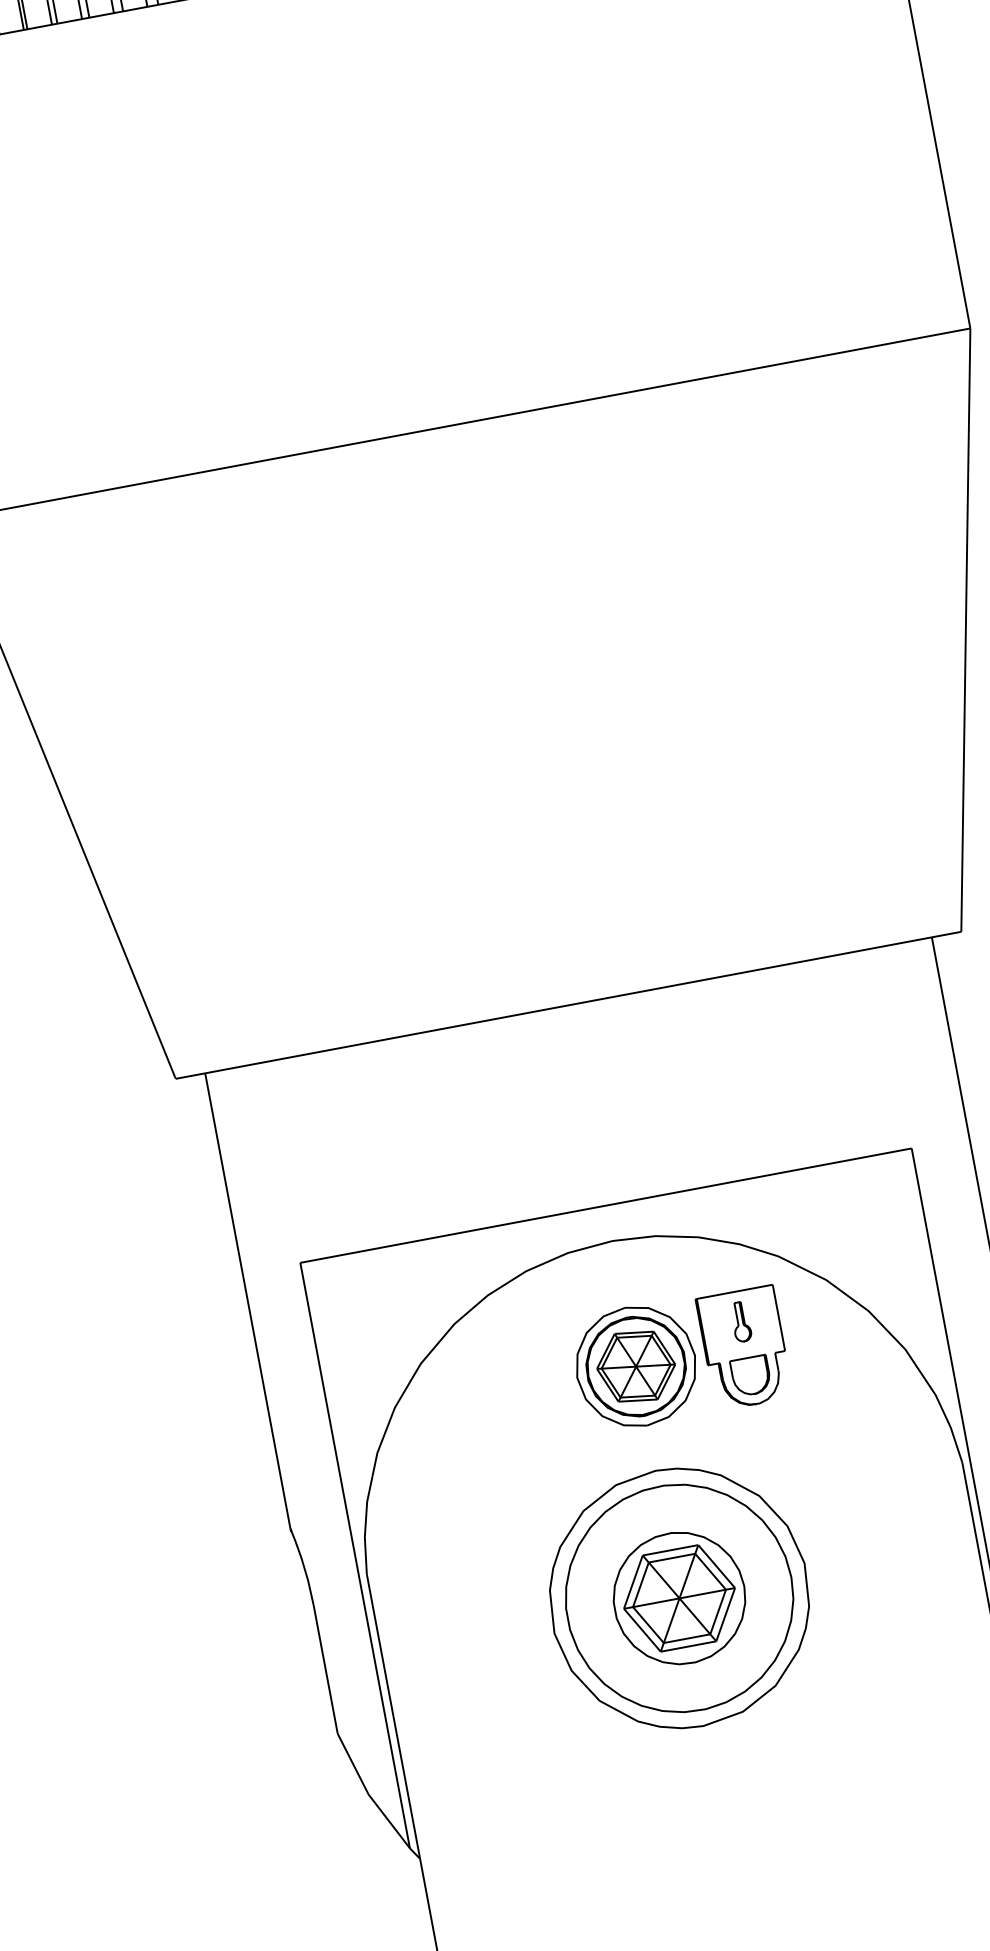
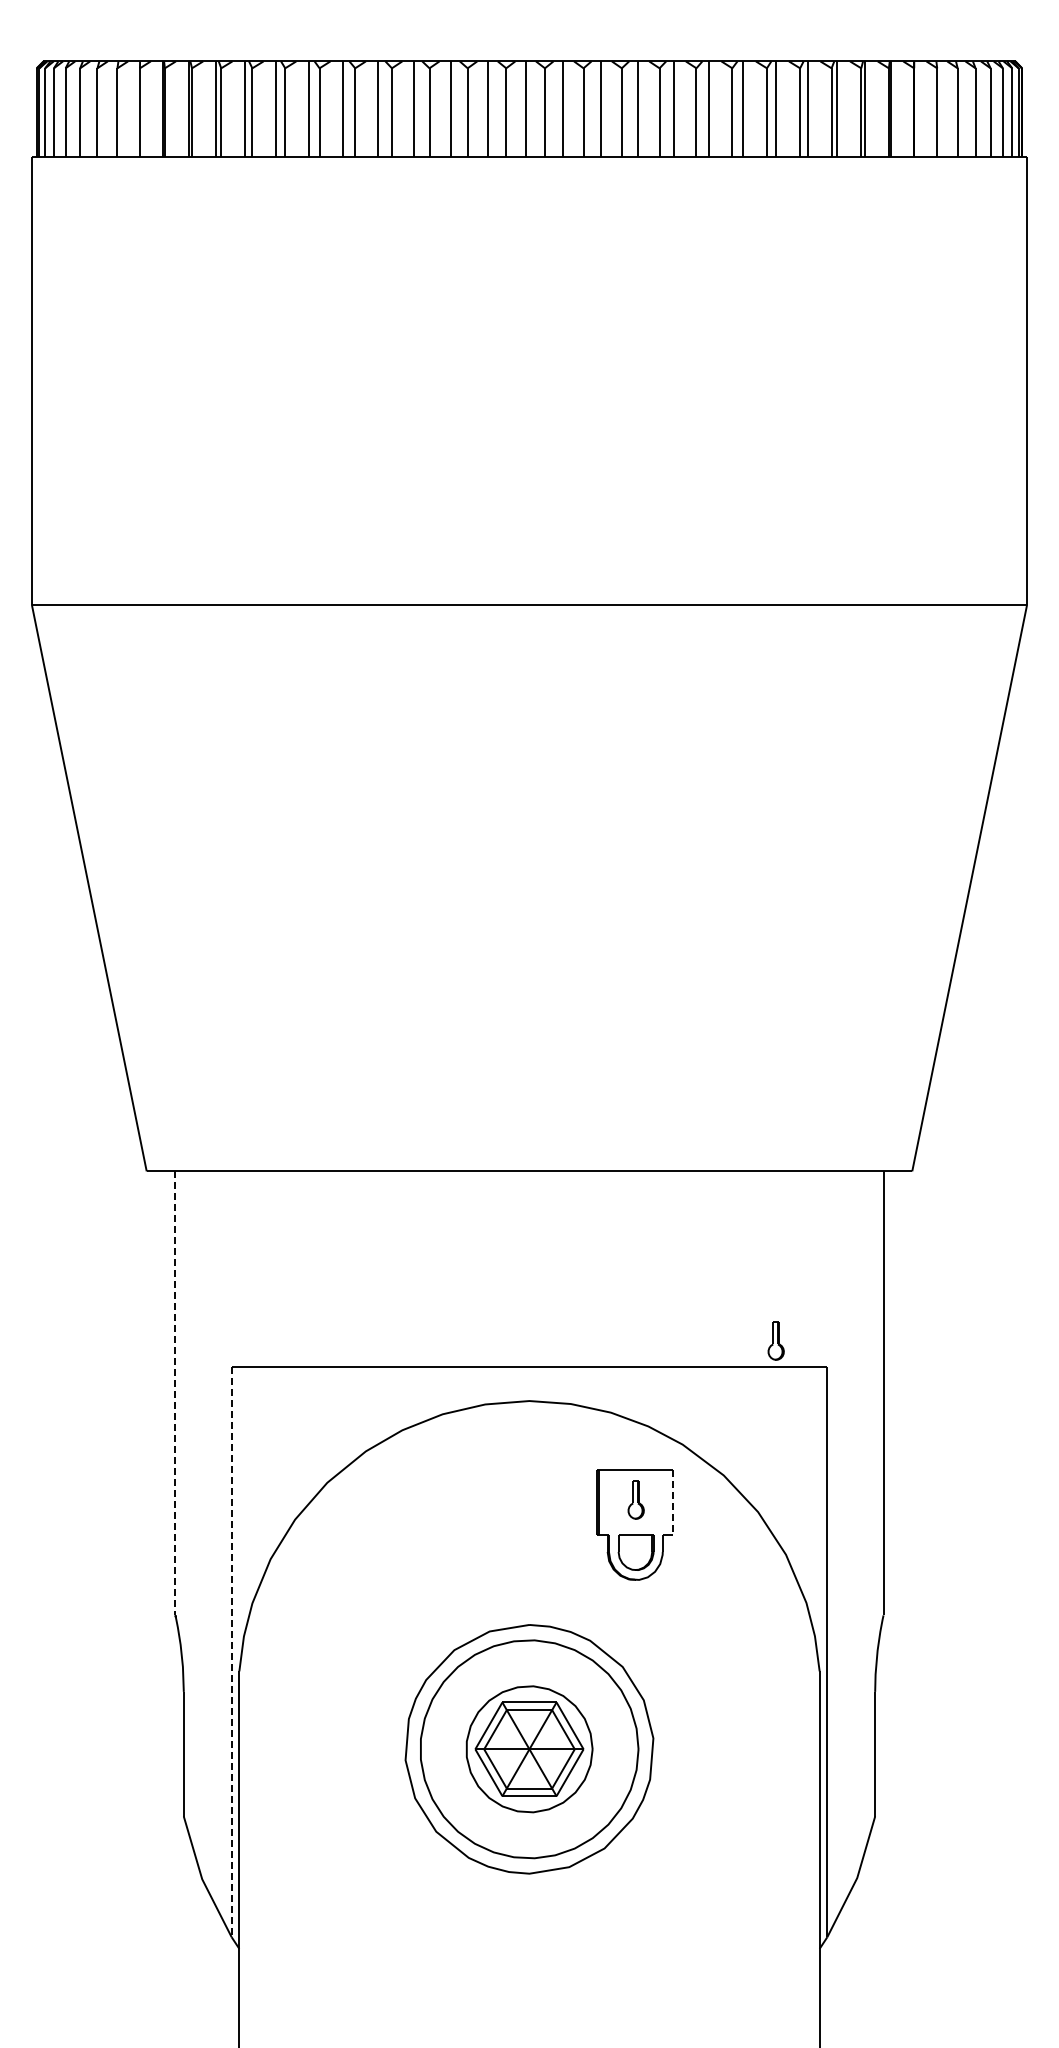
part: (853, 1131) -> (775, 1340), added
line: (247, 1301) -> (175, 1393), solid -> dashed
line: (779, 1318) -> (672, 1503), solid -> dashed
part: (636, 1366) -> (529, 1523), removed
line: (355, 1556) -> (231, 1652), solid -> dashed

